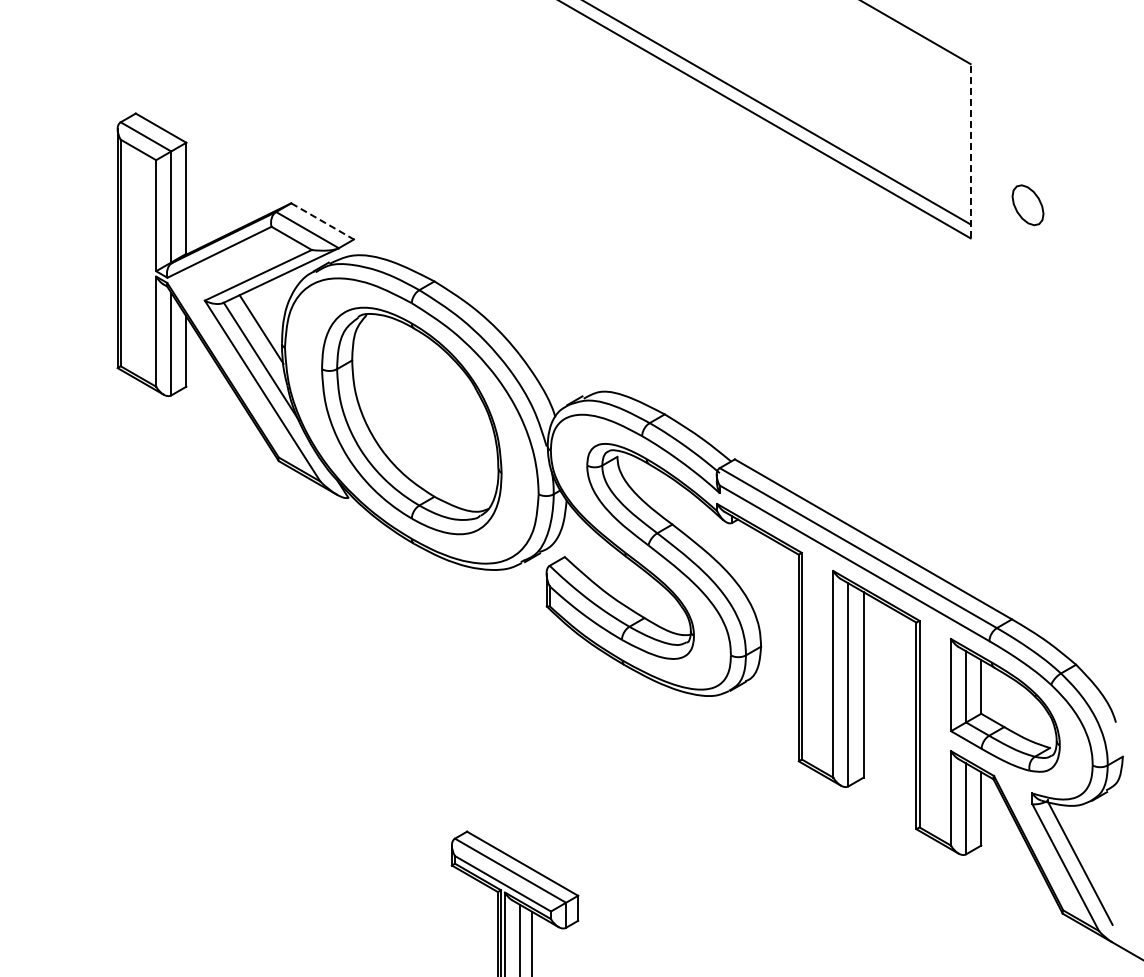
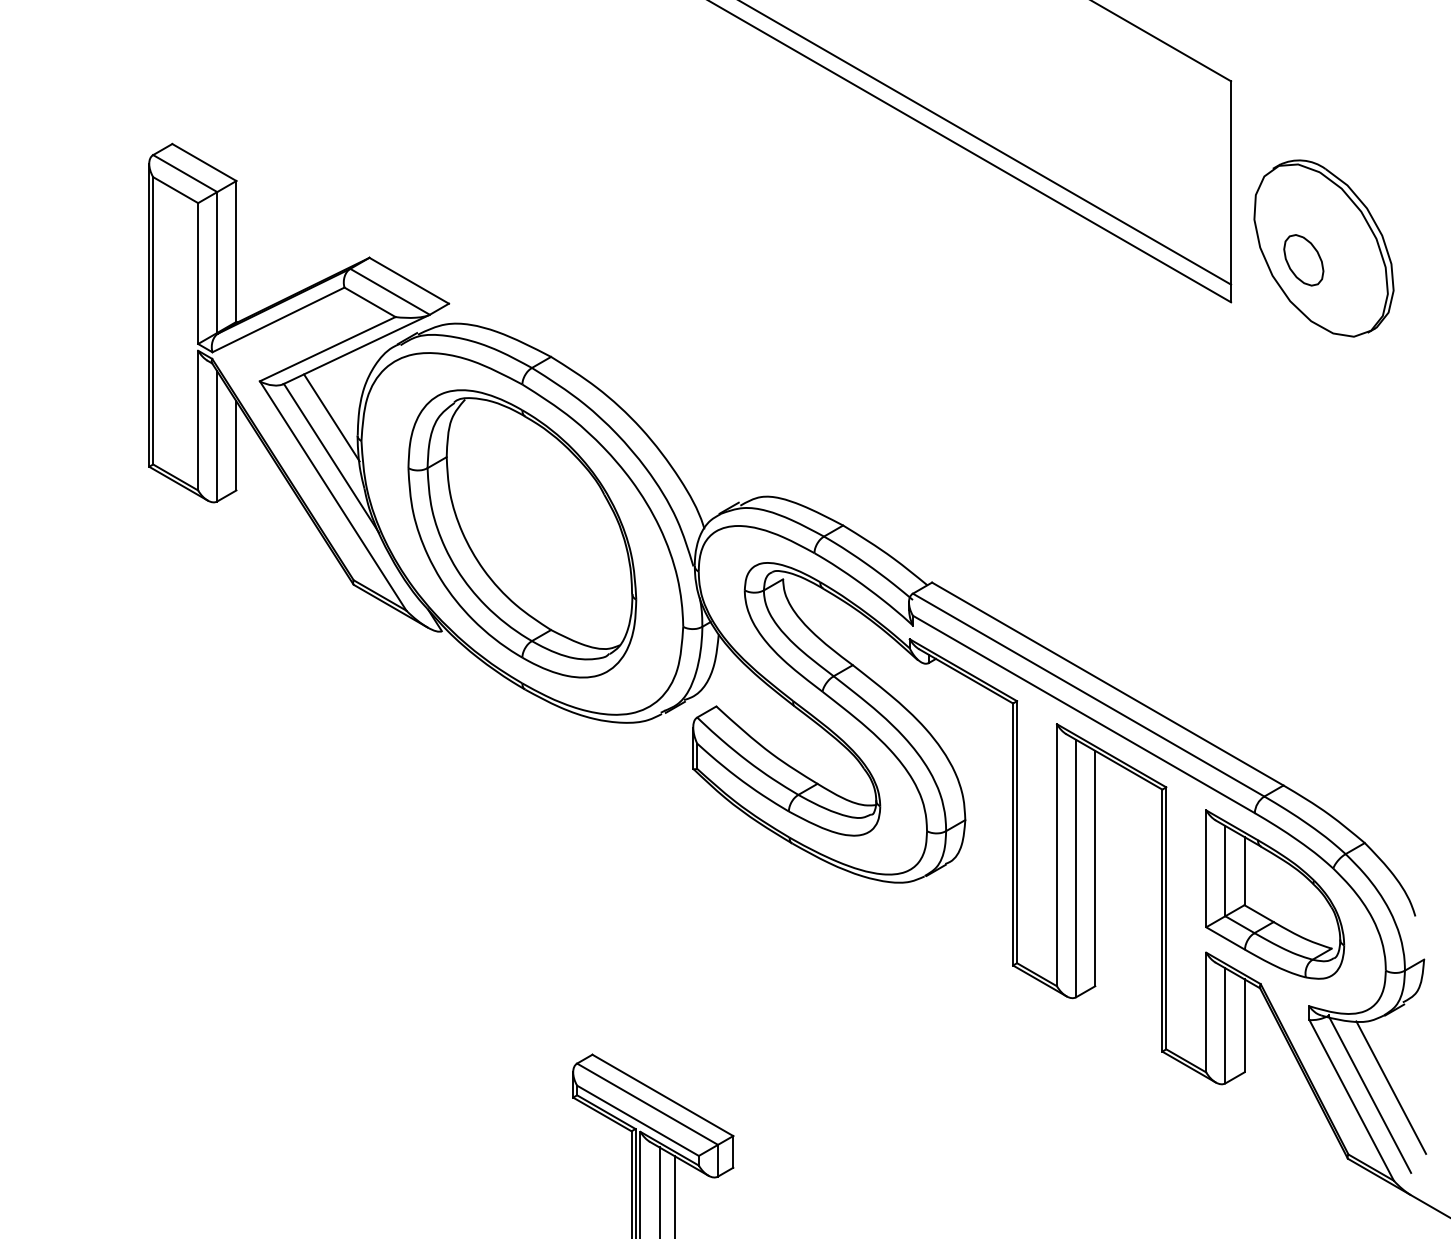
line: (970, 150) -> (1230, 190), dashed -> solid
part: (1043, 195) -> (1323, 247), added
line: (323, 221) -> (410, 280), dashed -> solid
line: (1096, 857) -> (1390, 1087), added

